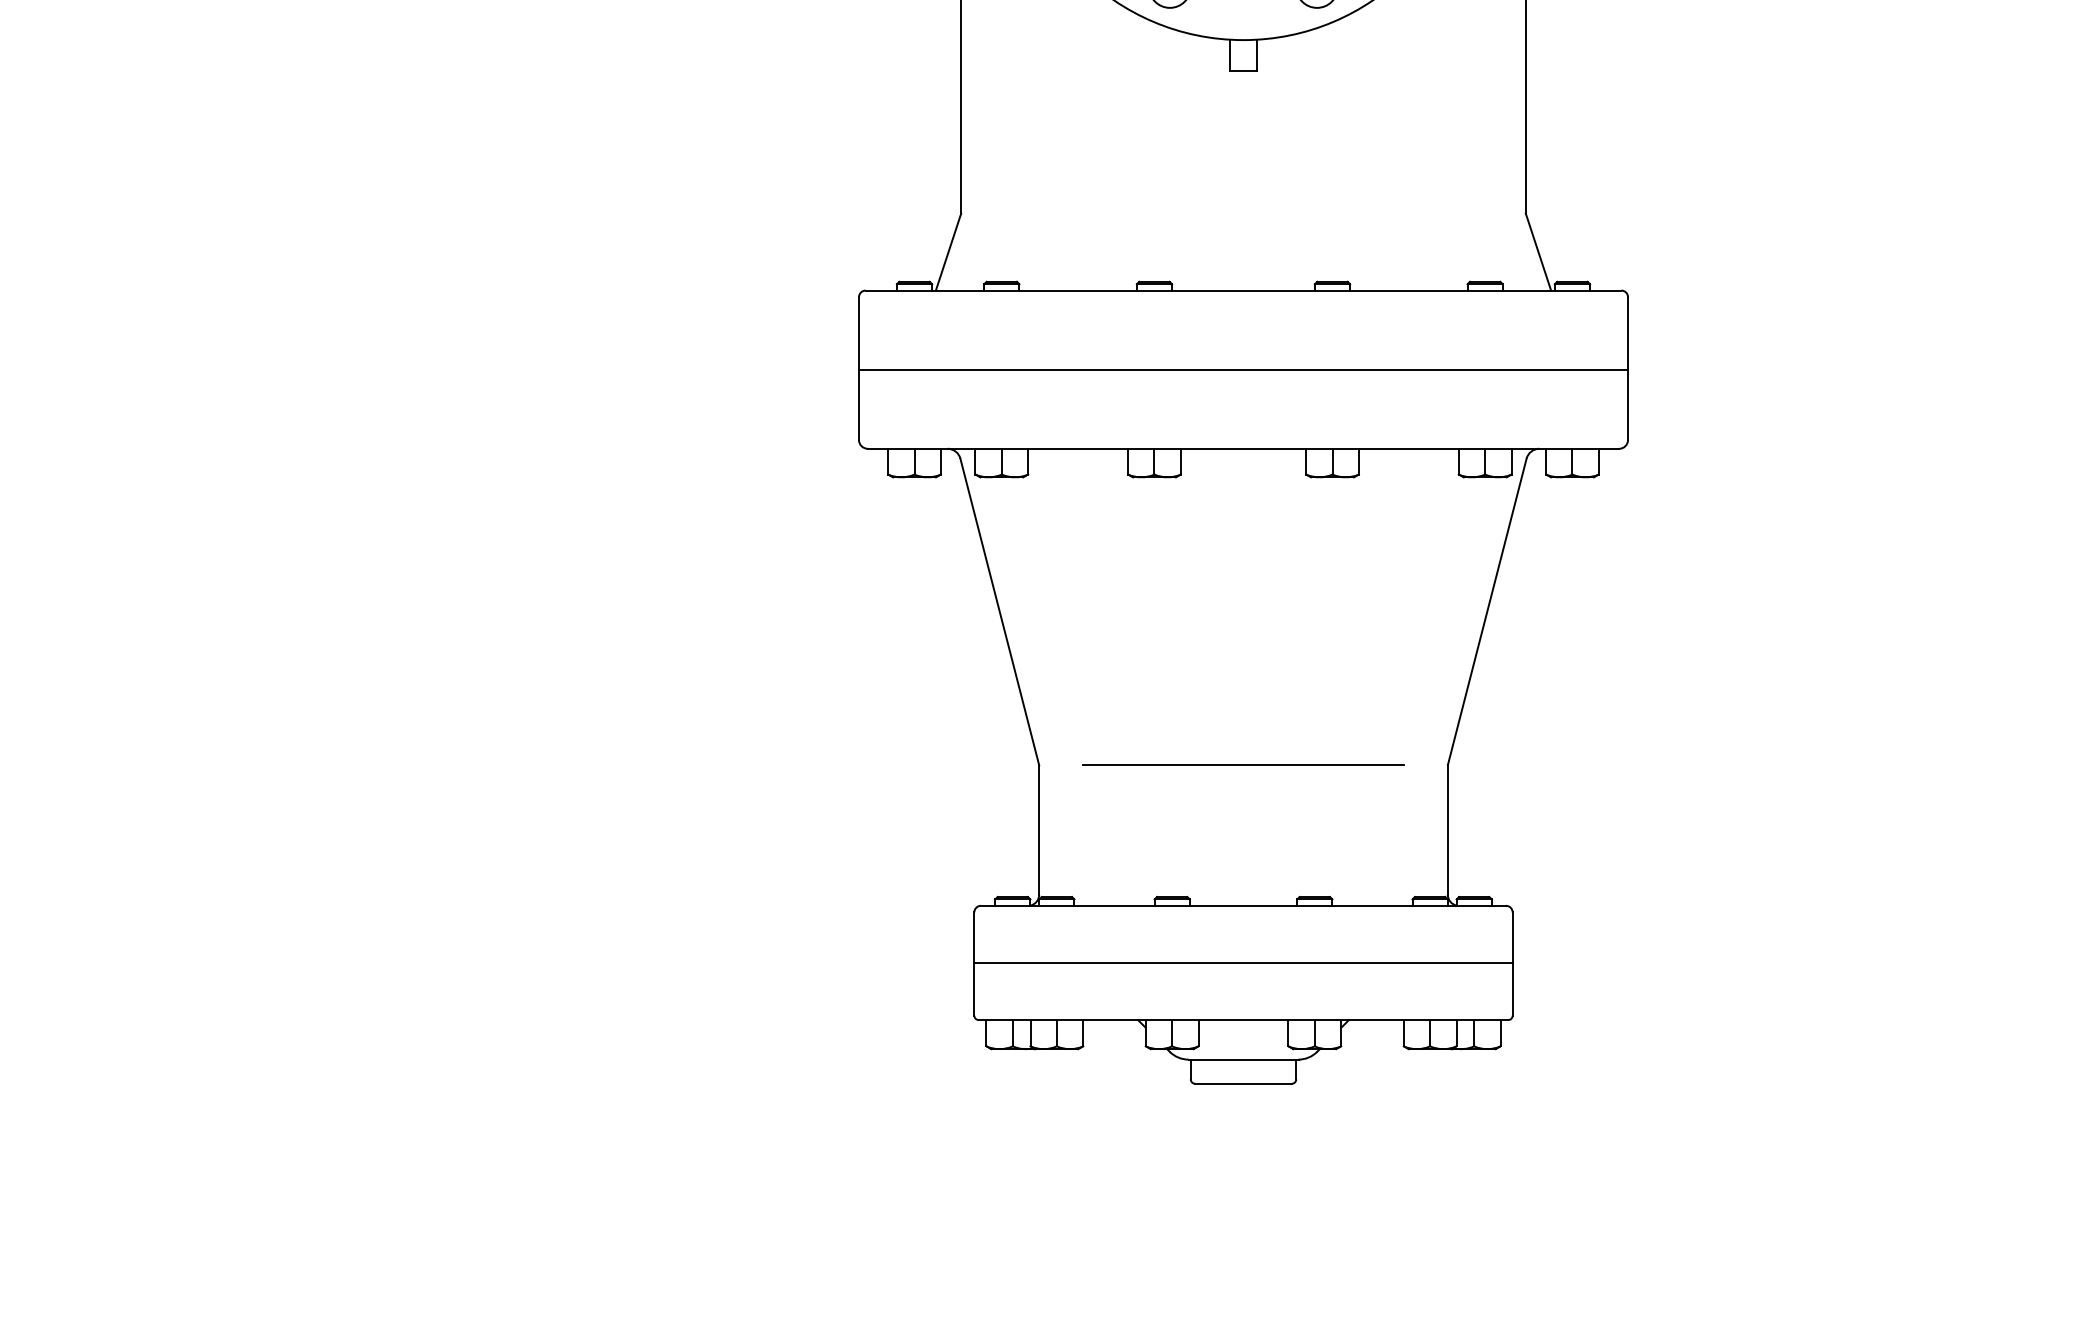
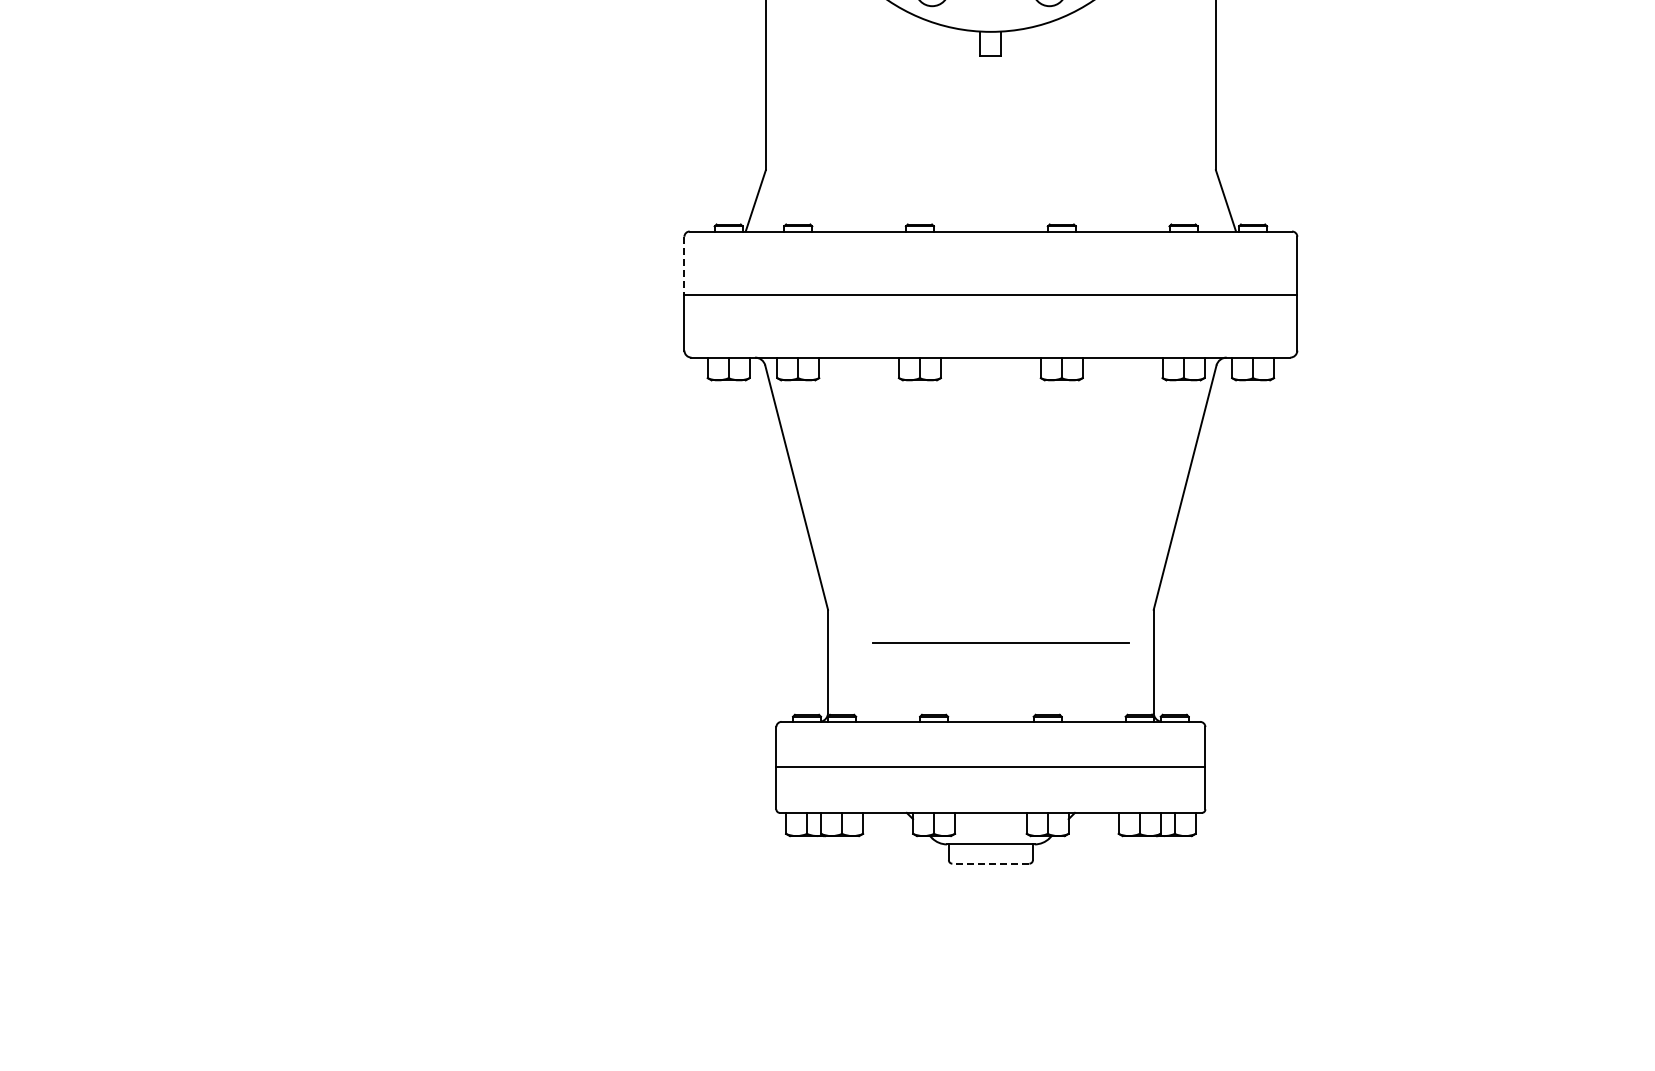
line: (859, 333) -> (684, 265), solid -> dashed
line: (1243, 764) -> (1000, 642), moved
line: (1243, 1083) -> (990, 863), solid -> dashed

